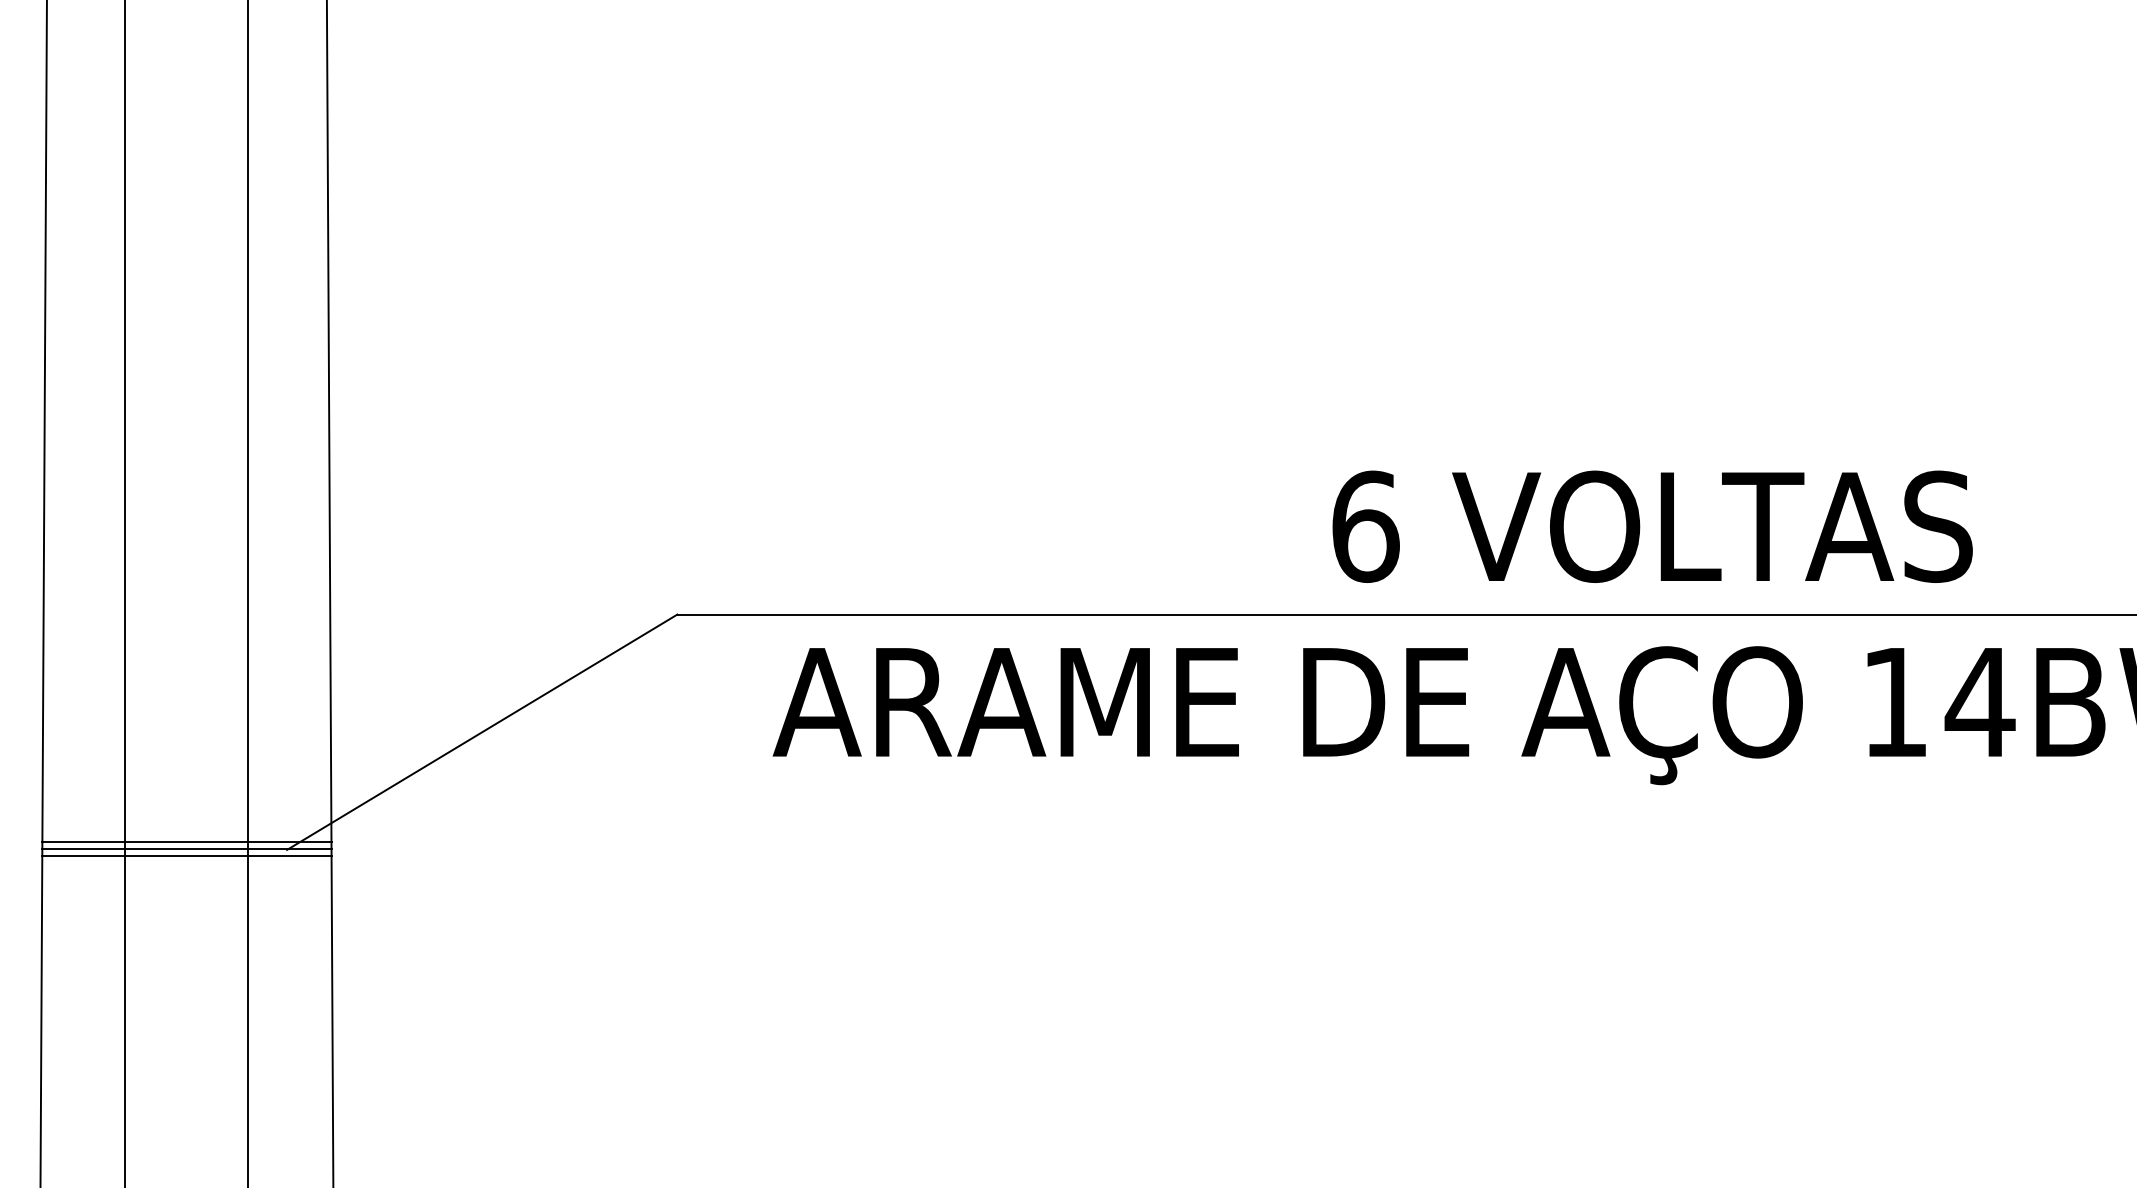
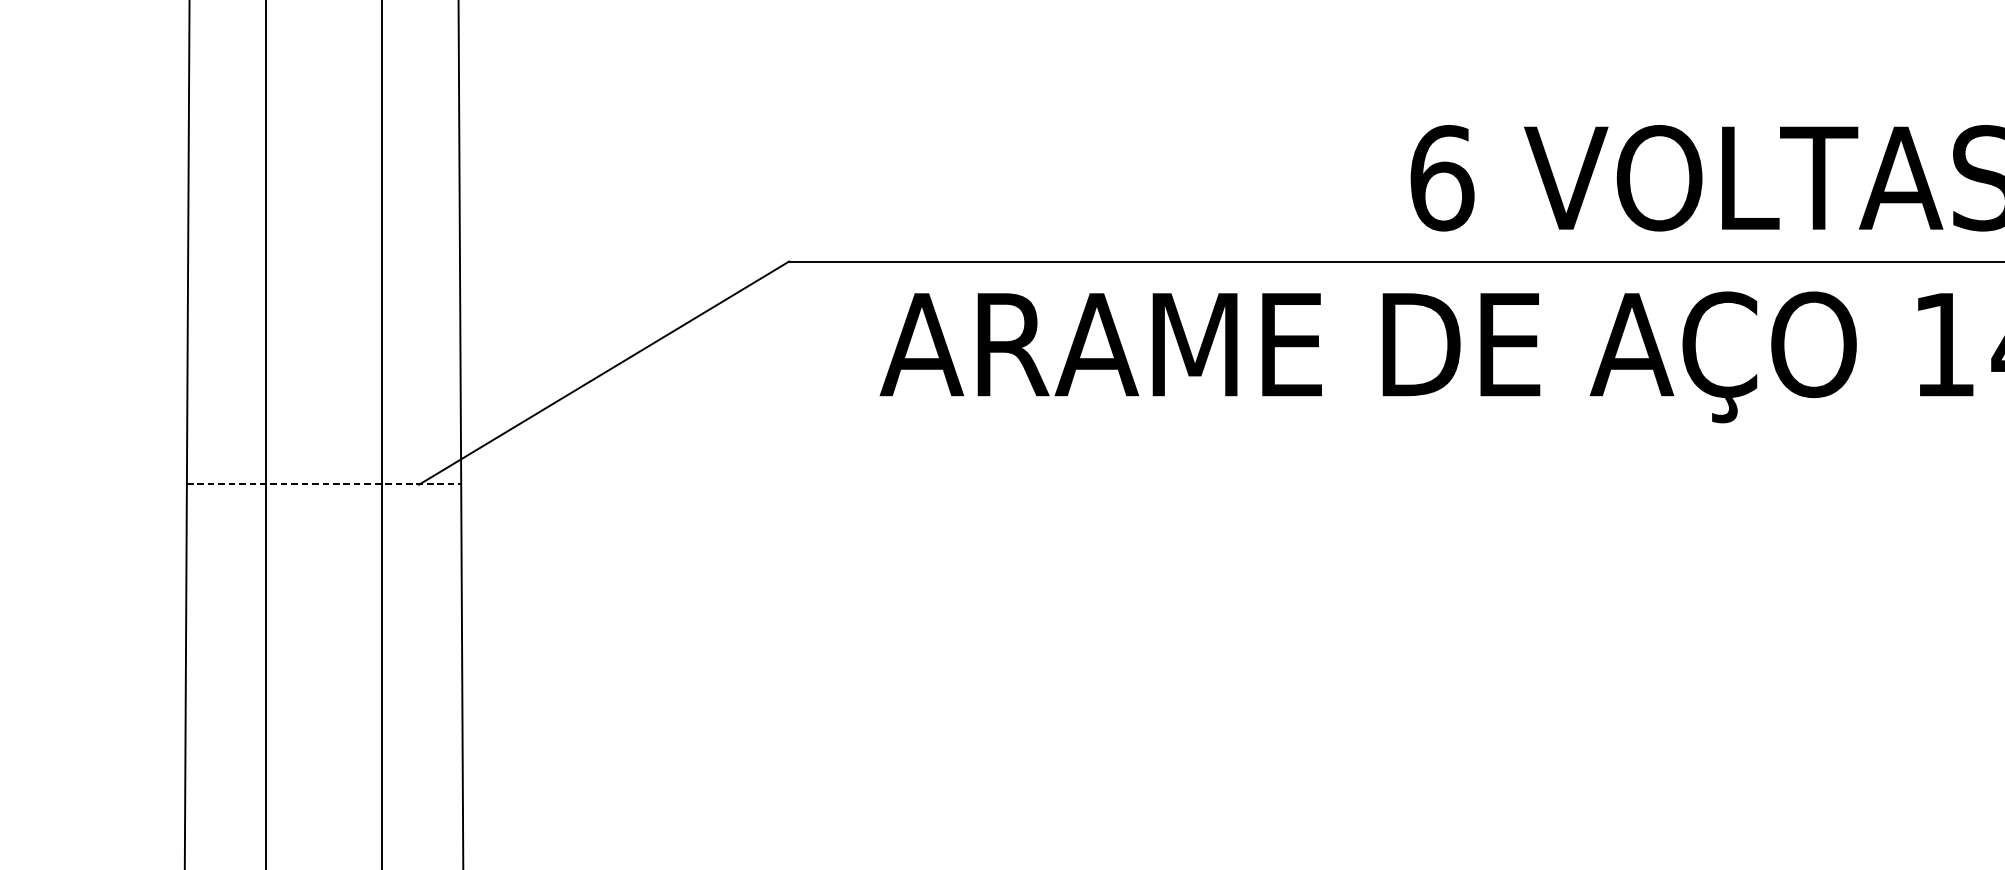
line: (186, 841) -> (323, 476), removed
line: (186, 848) -> (323, 483), solid -> dashed
line: (186, 856) -> (323, 490), removed

